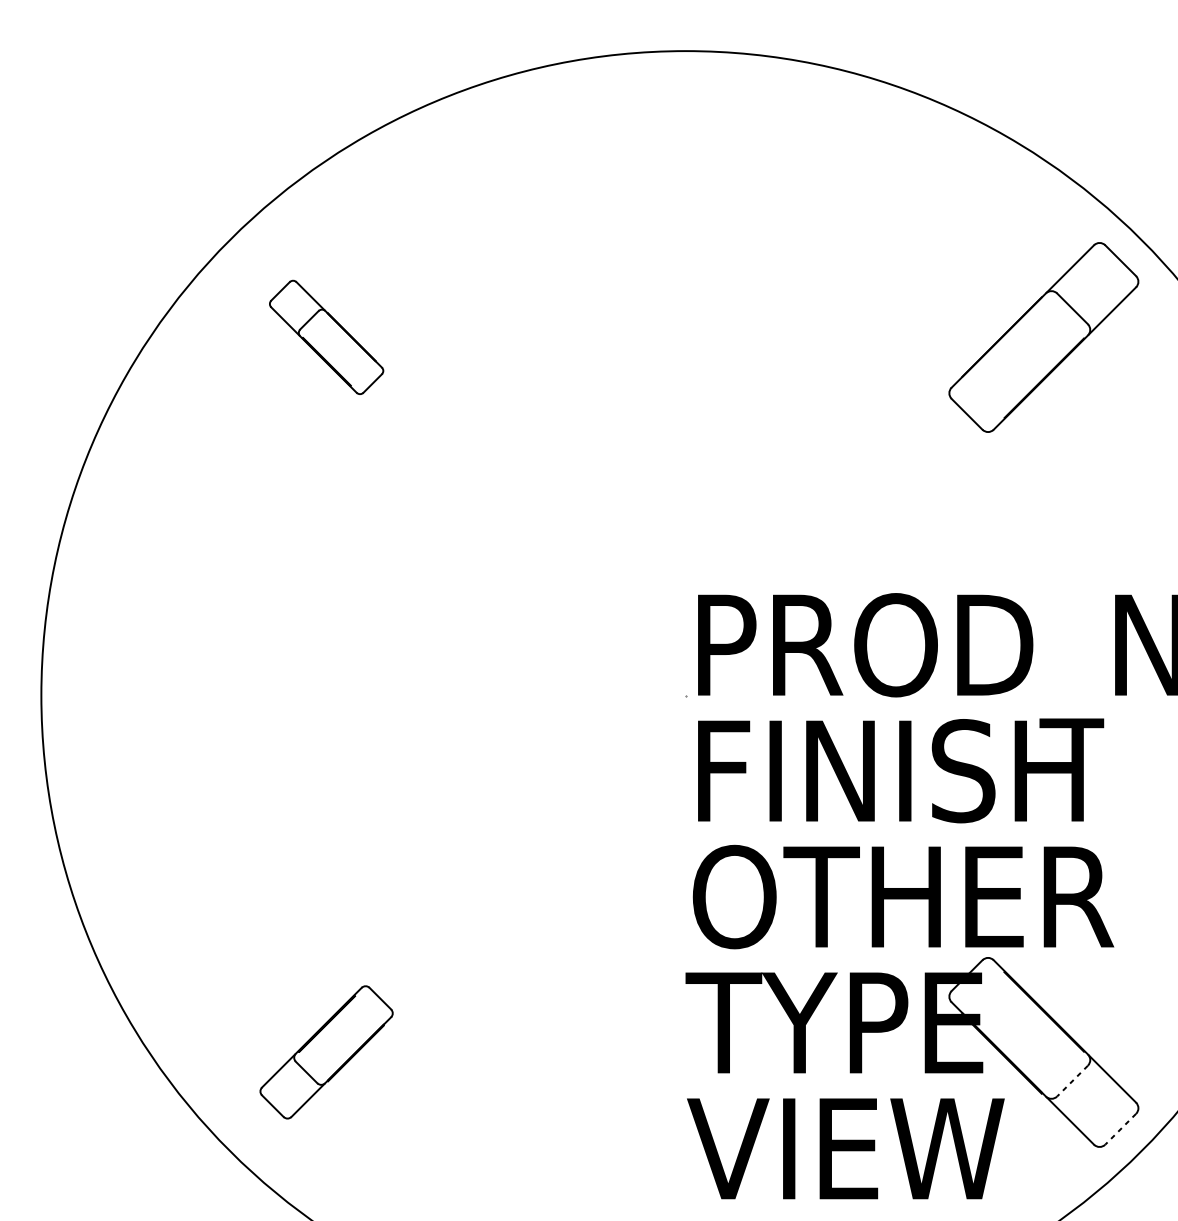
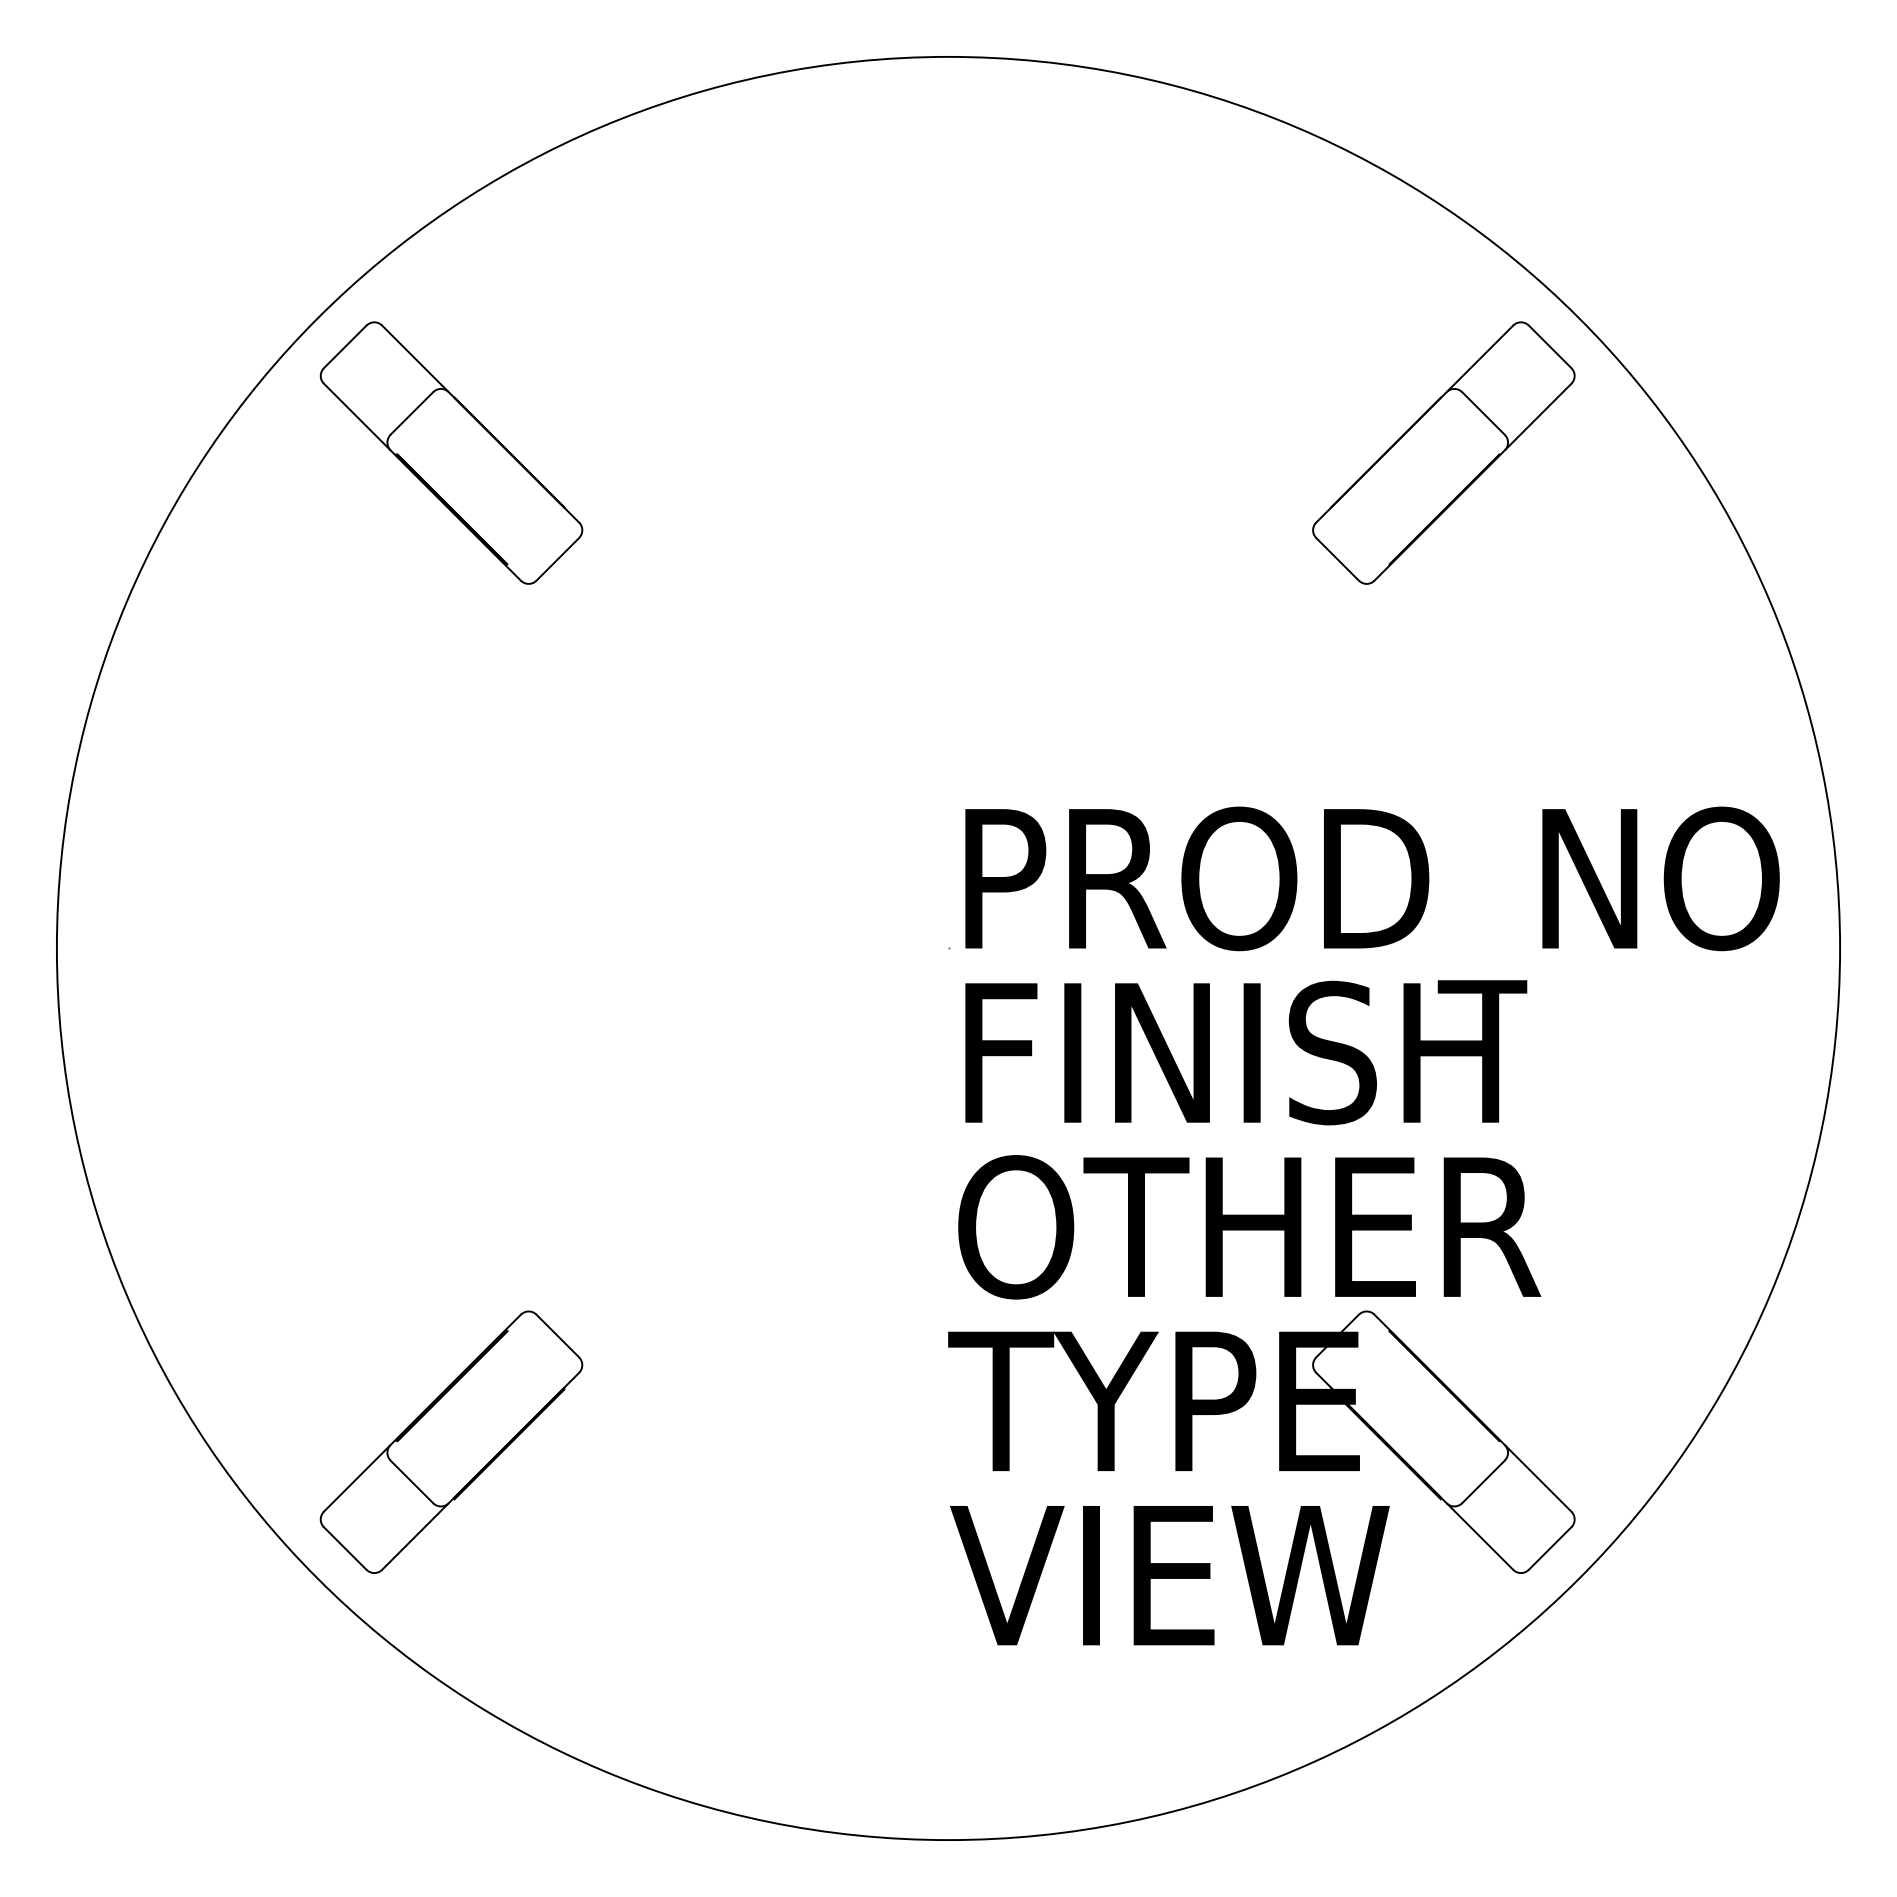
part: (326, 337) -> (451, 452), size x1.67
part: (326, 1051) -> (451, 1441), size x1.43
line: (1072, 1081) -> (1483, 1482), dashed -> solid
line: (1120, 1129) -> (1549, 1548), dashed -> solid

